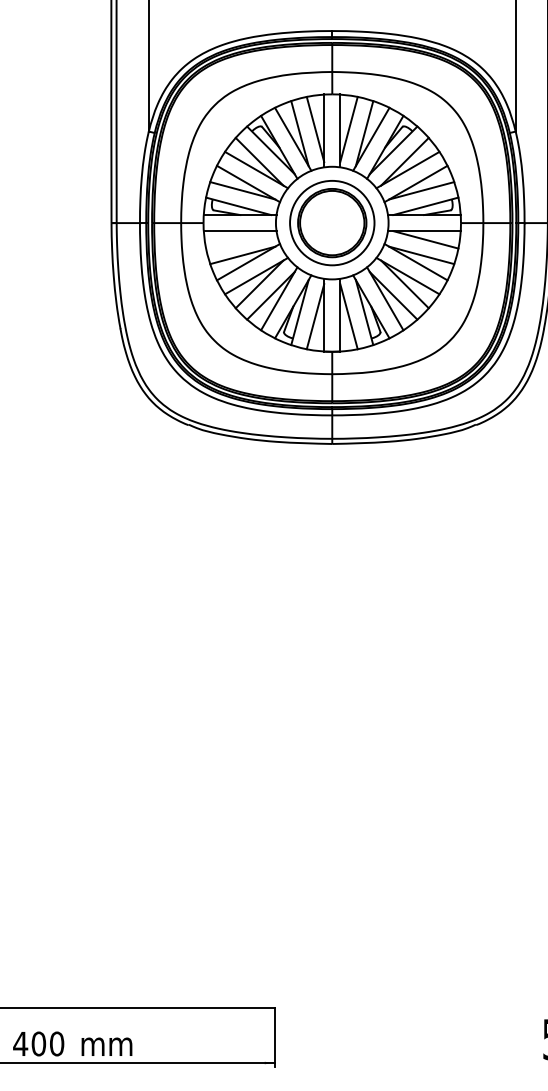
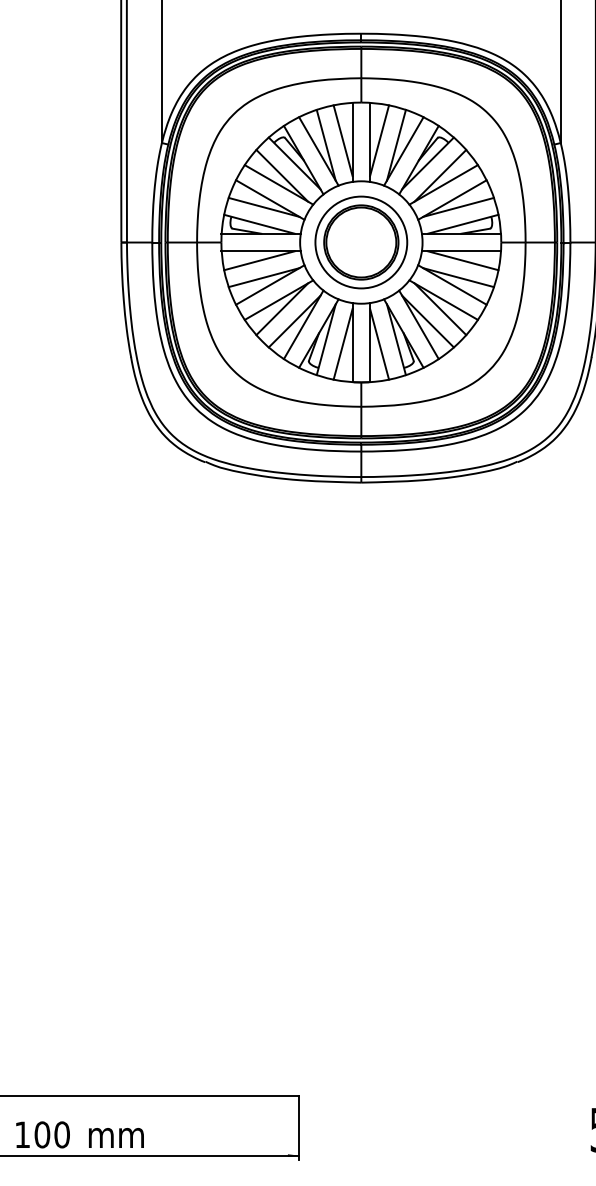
line: (238, 239) -> (259, 260), added
text: (20, 1043) -> (22, 1134), 400 -> 100

